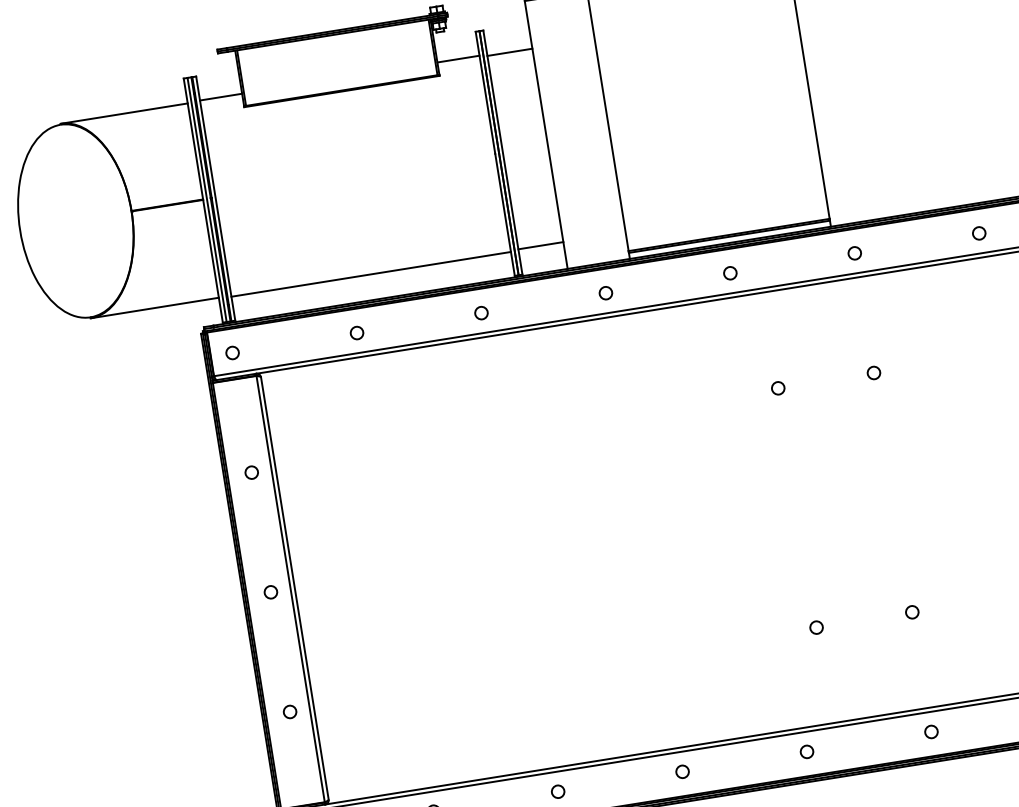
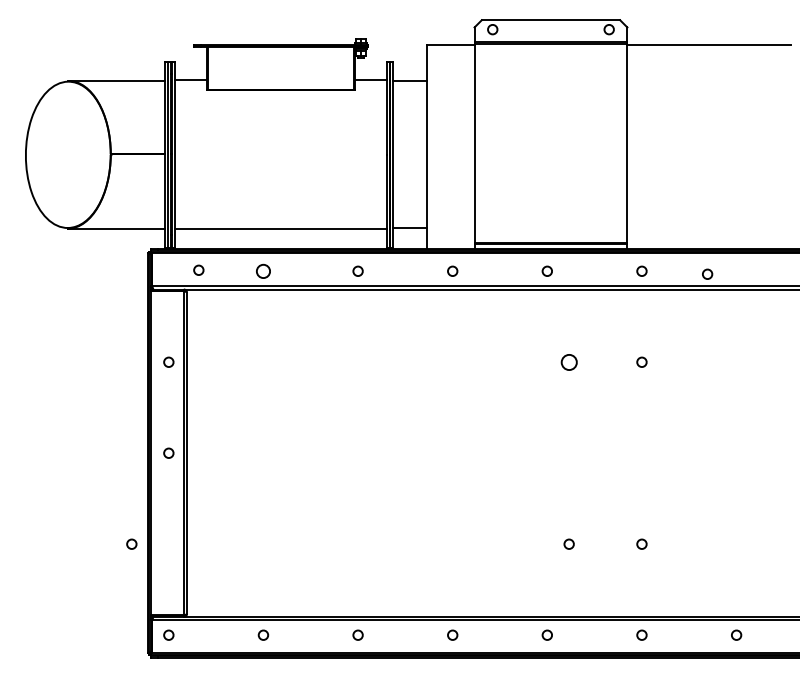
circle: (978, 232) -> (707, 273), moved
circle: (356, 332) -> (263, 270), size x1.4
circle: (231, 352) -> (198, 269), moved
circle: (777, 387) -> (568, 361), size x1.6
circle: (289, 711) -> (131, 543), moved

